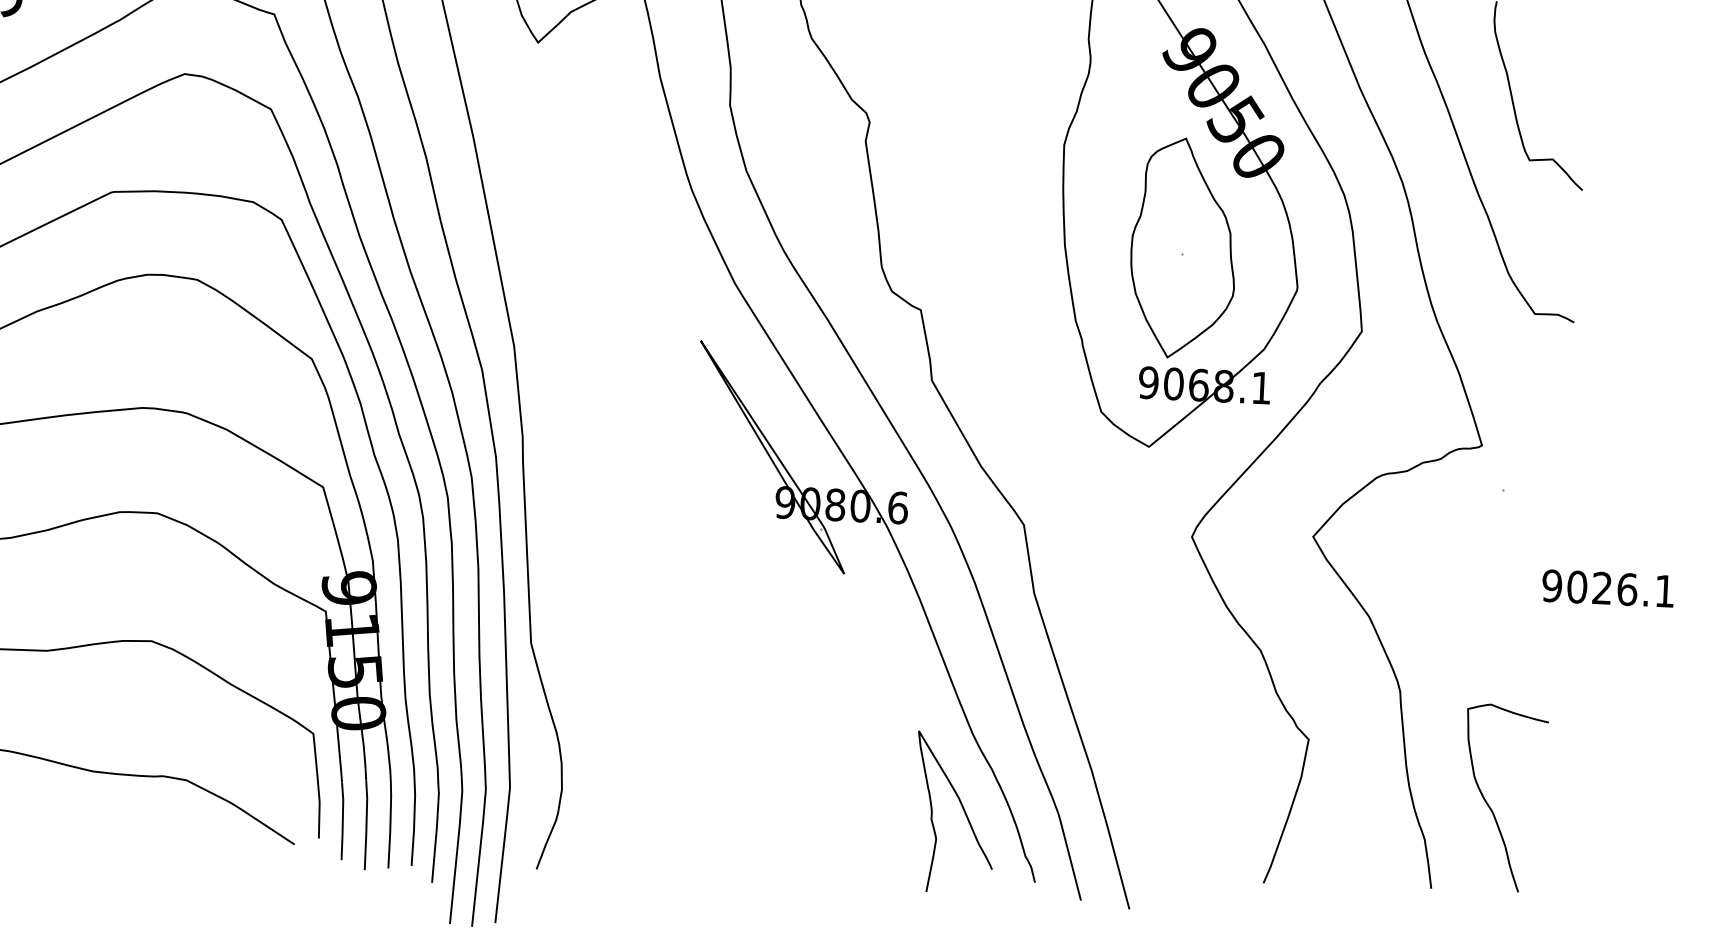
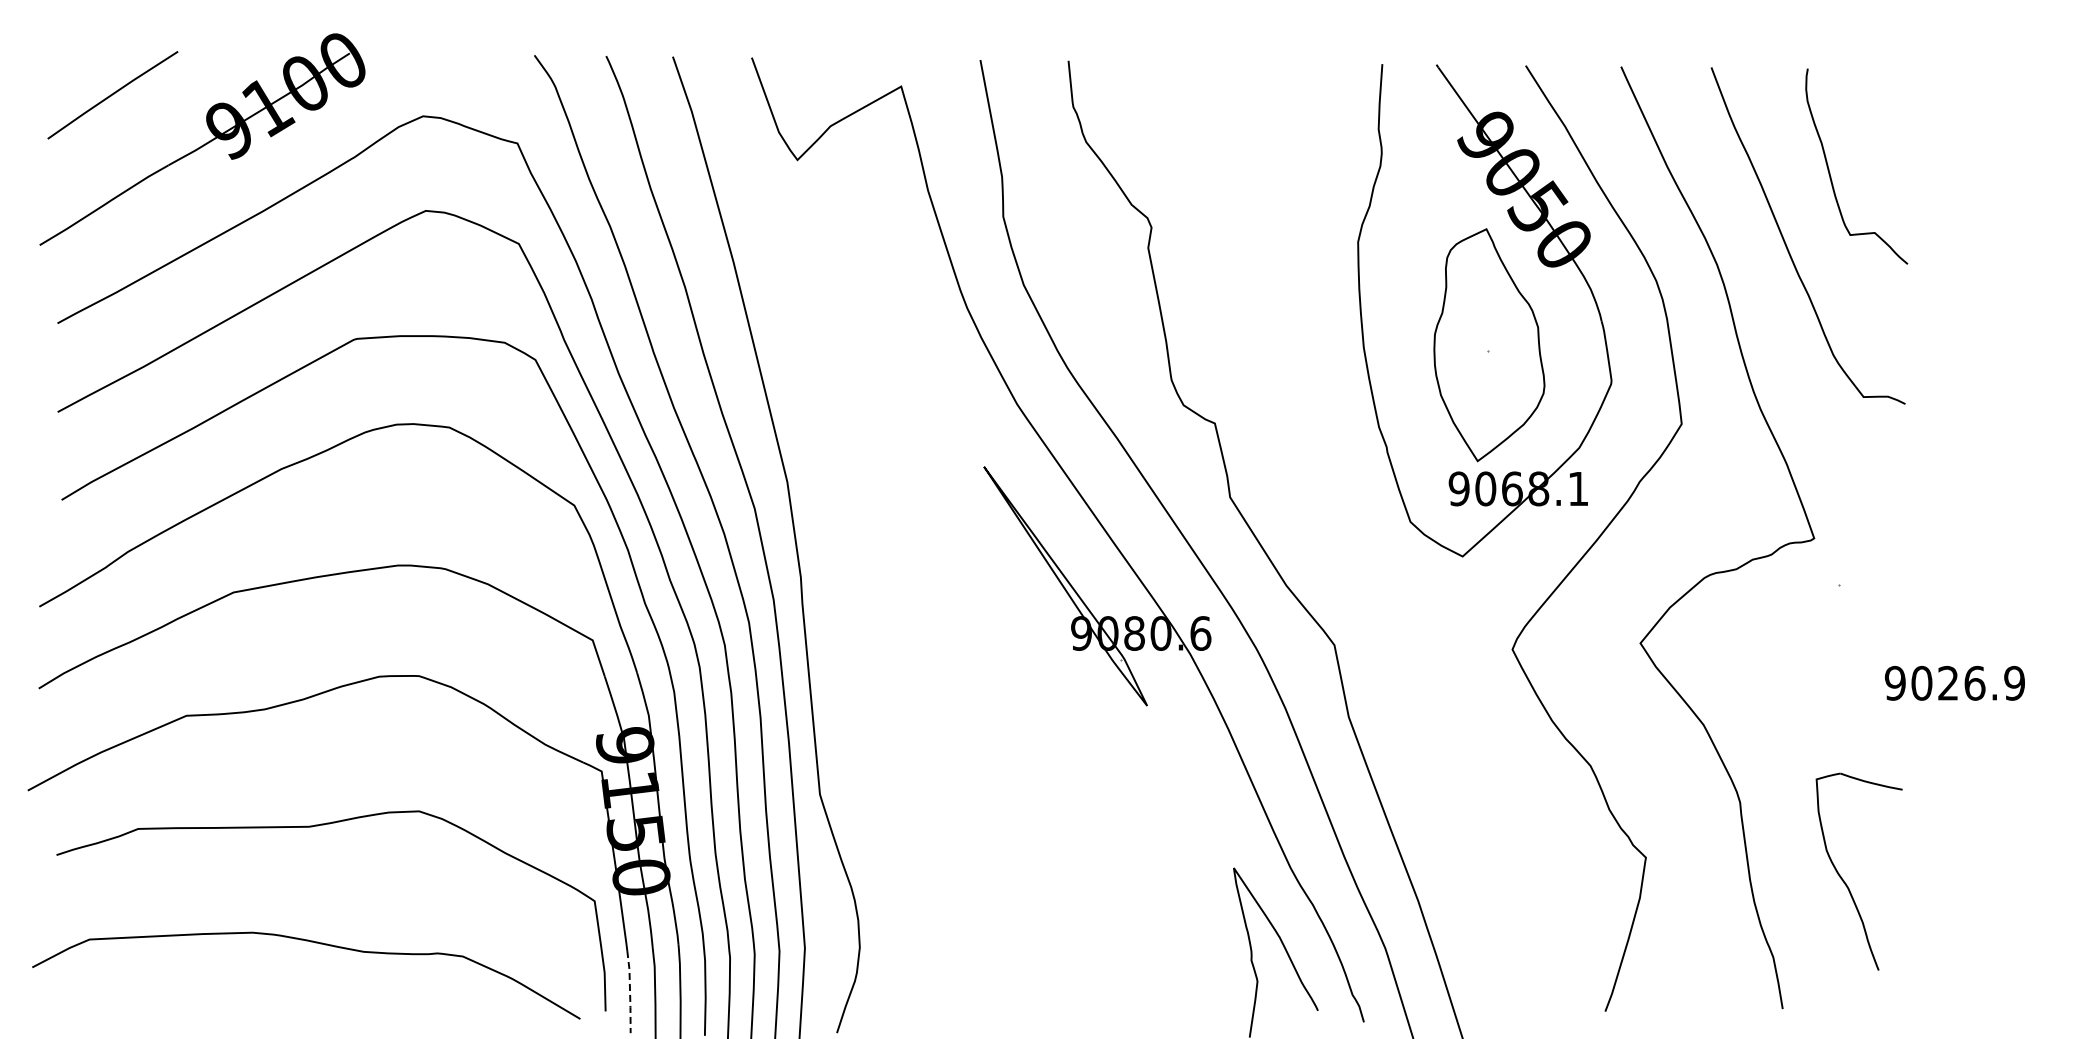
text: (1664, 590) -> (2014, 682), 9026.1 -> 9026.9
part: (1489, 805) -> (1844, 880), moved
line: (343, 821) -> (630, 992), solid -> dashed

